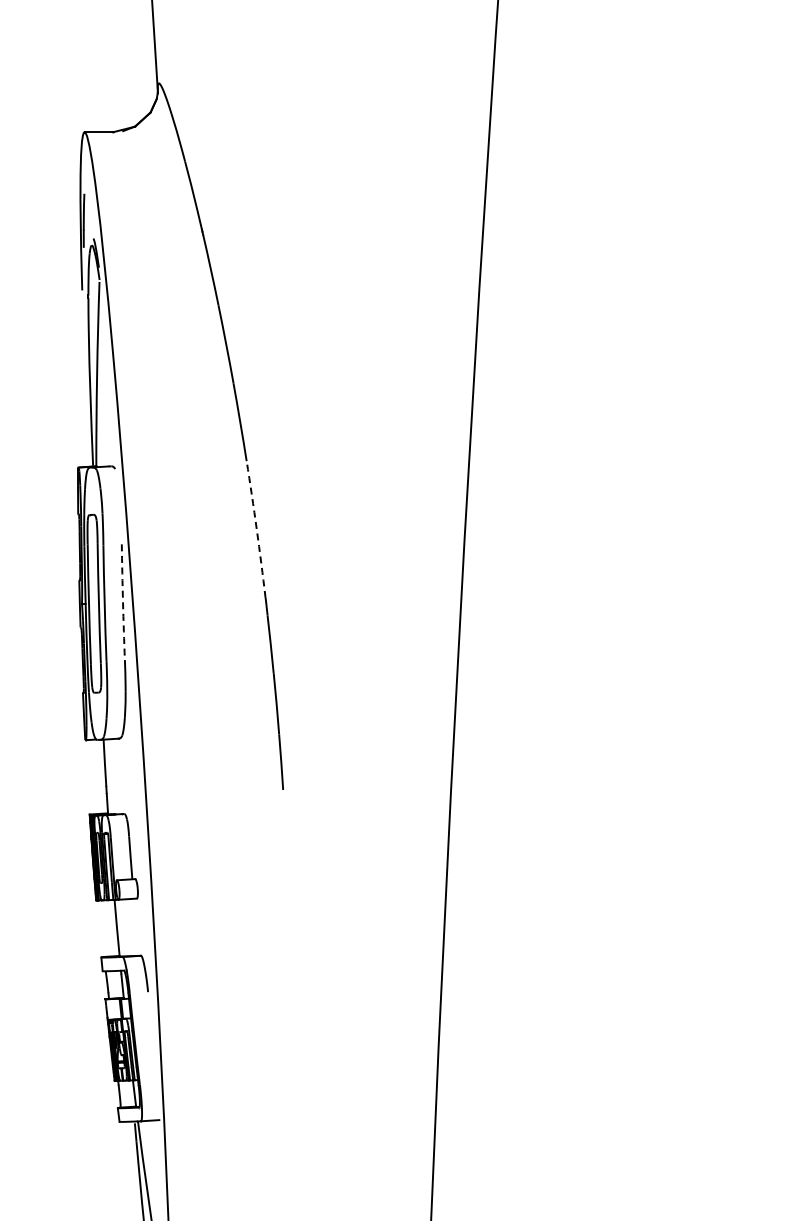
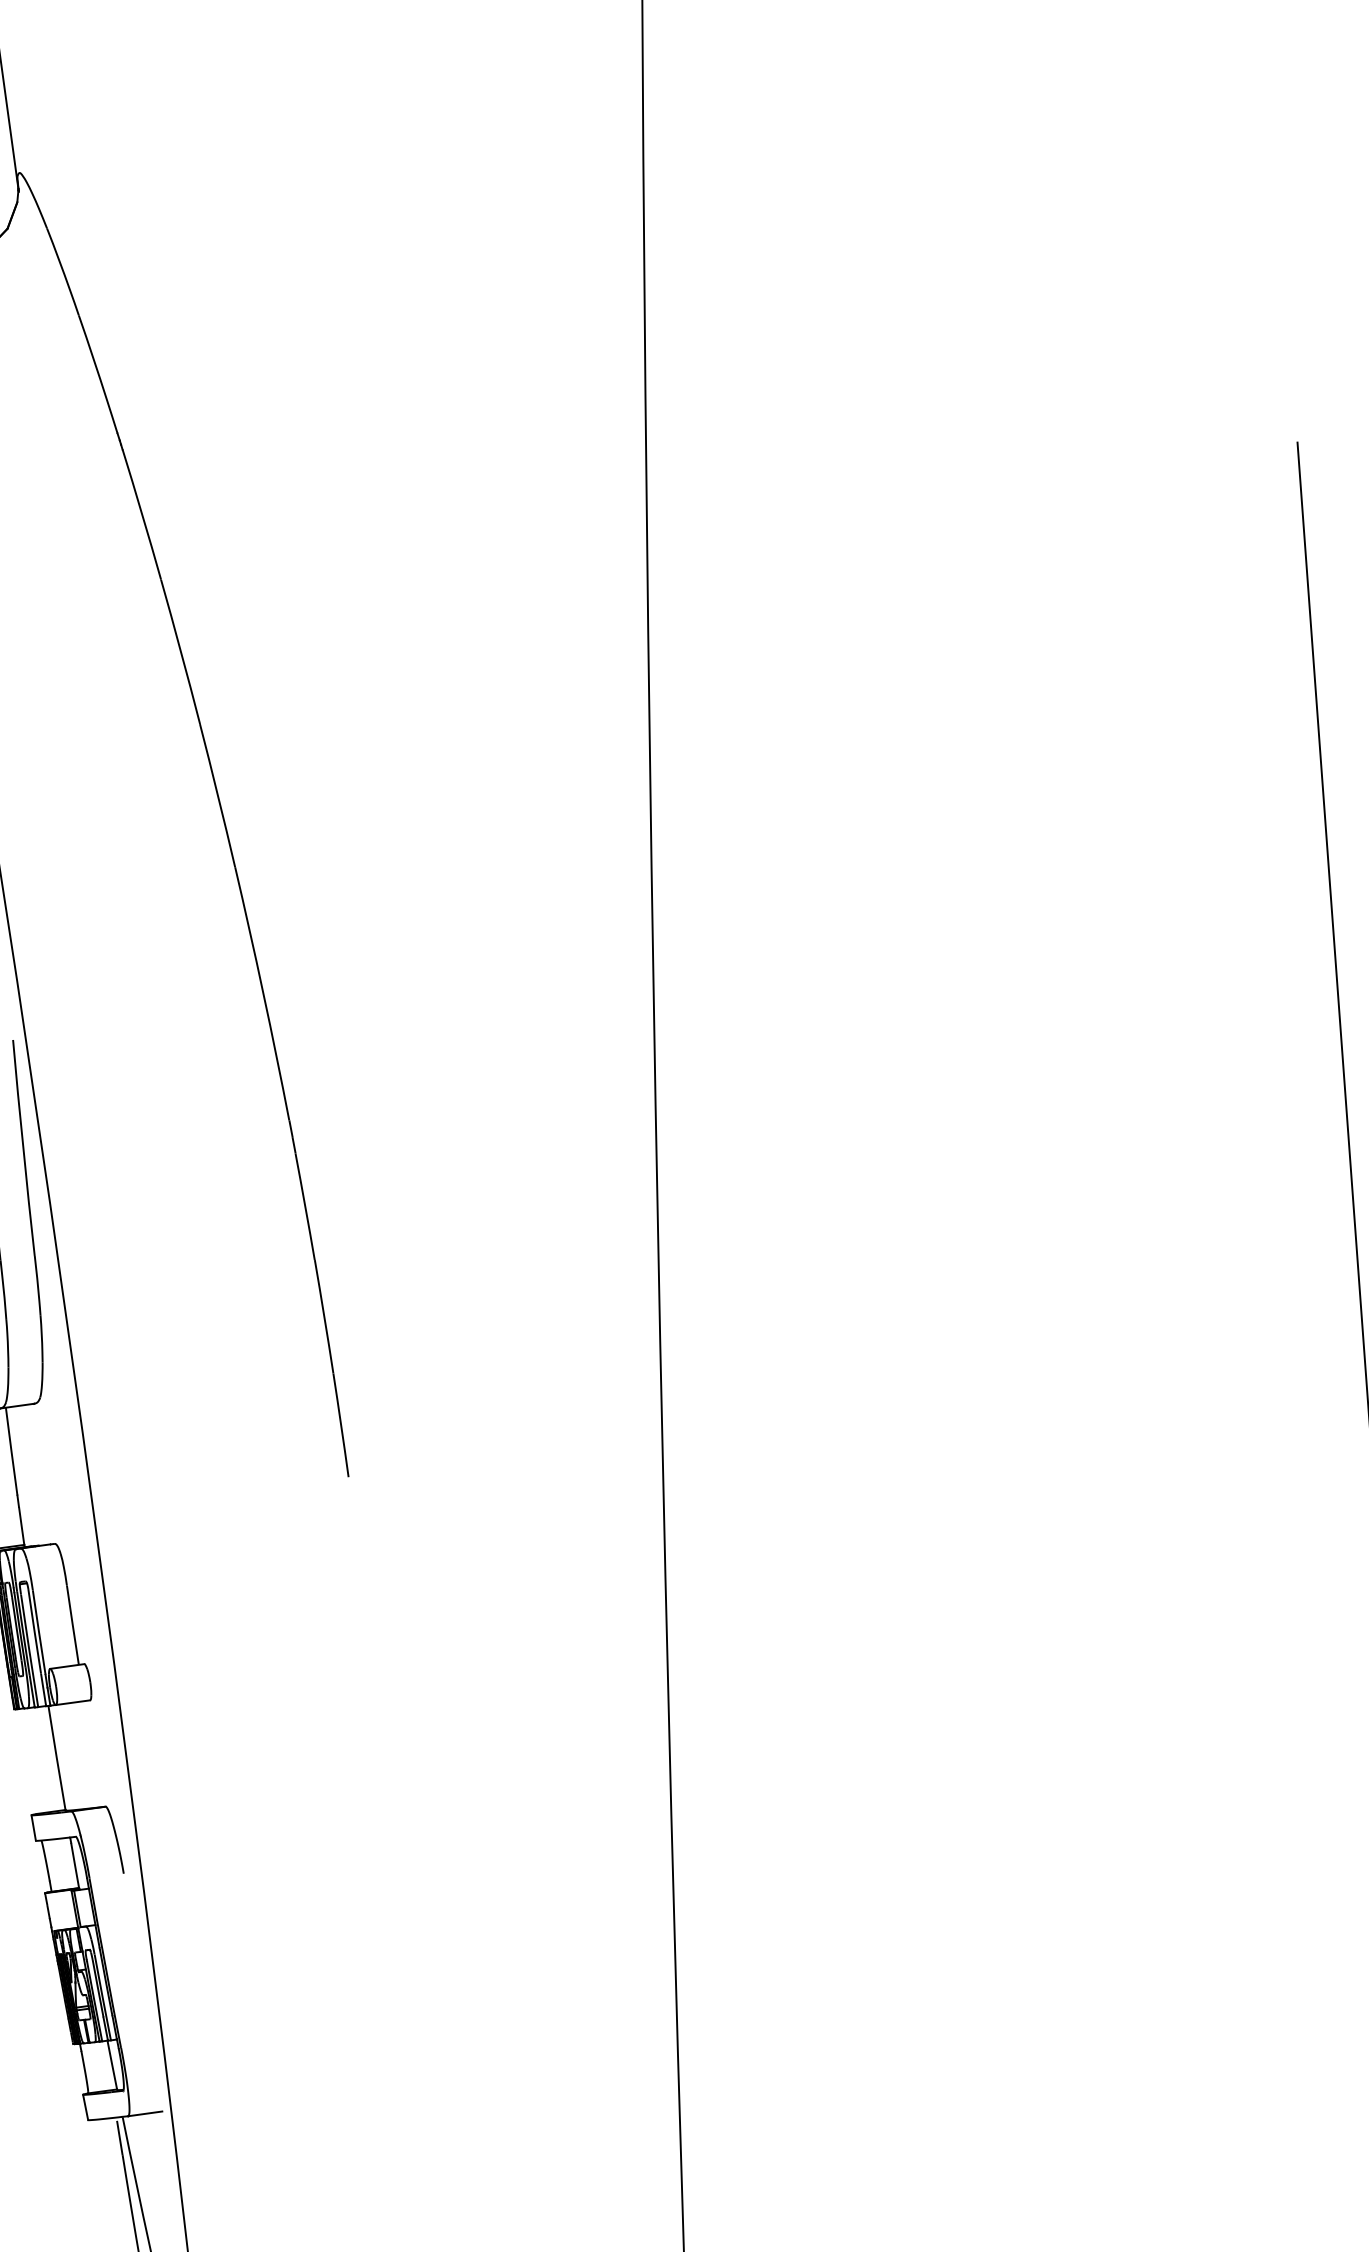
arc: (256, 529) -> (262, 993), dashed -> solid
arc: (123, 602) -> (24, 1148), dashed -> solid

